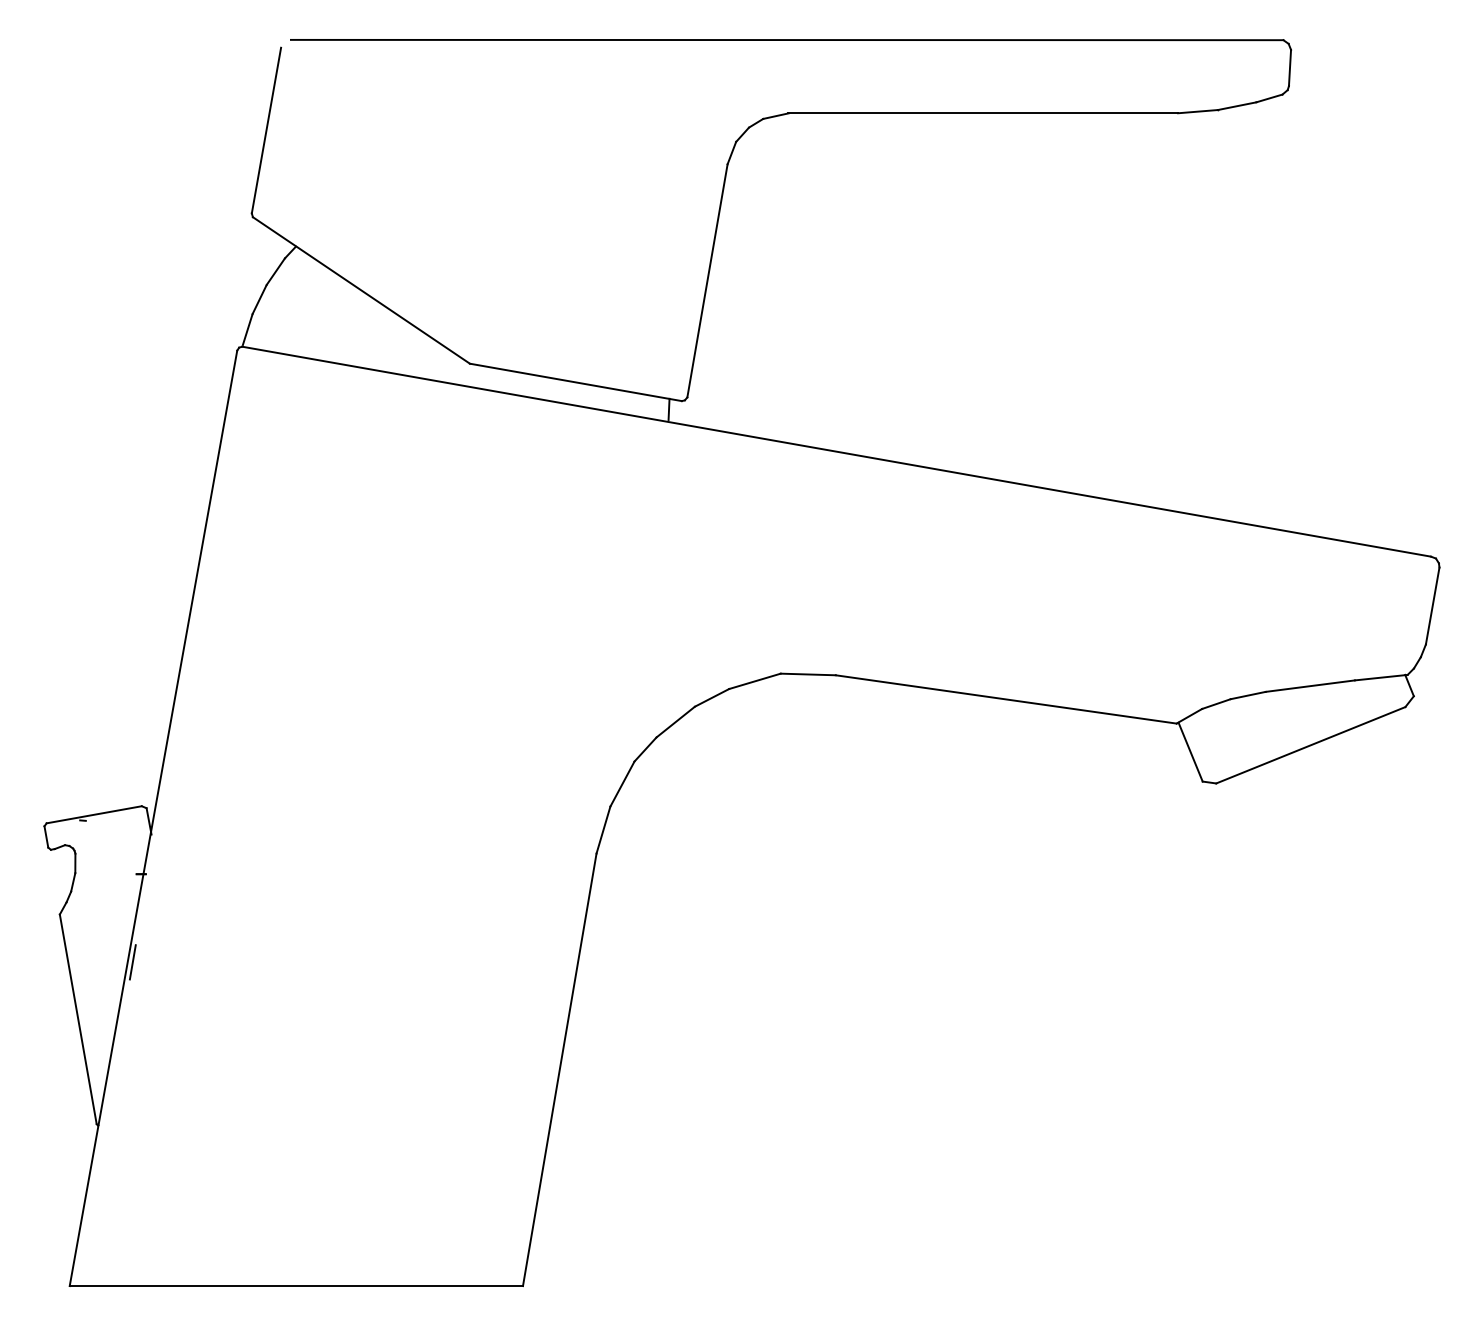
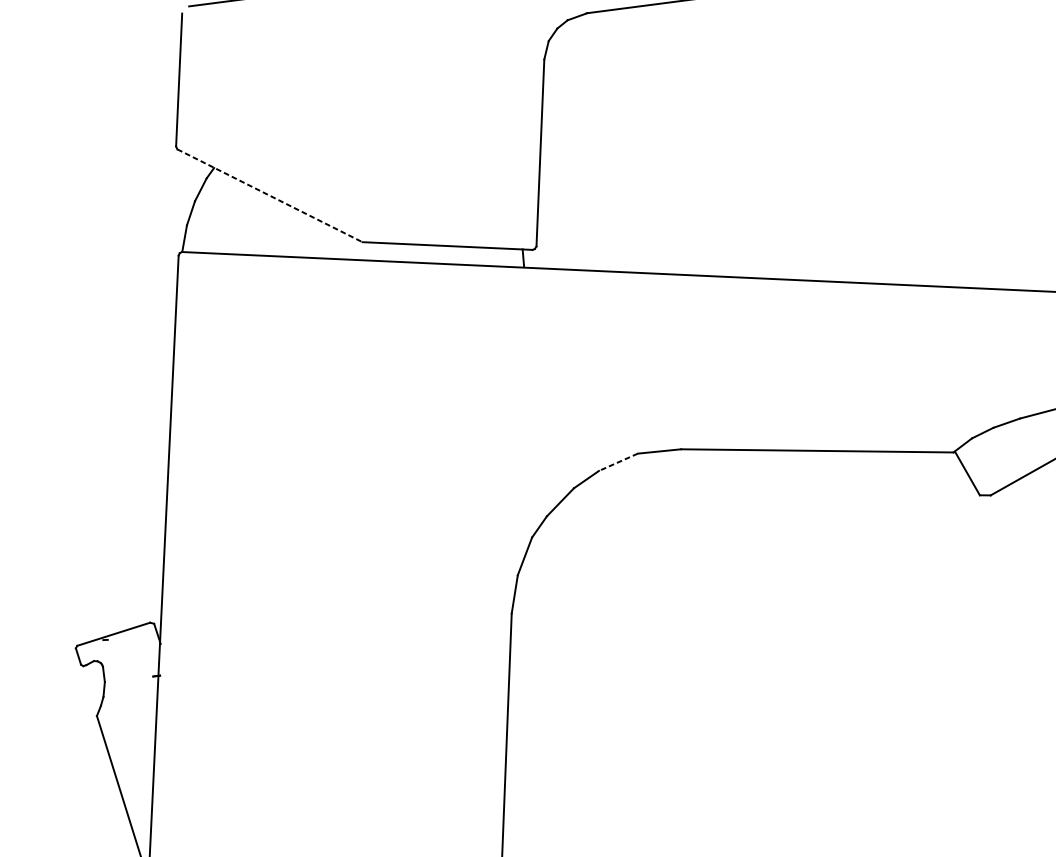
line: (361, 290) -> (269, 195), solid -> dashed
line: (754, 681) -> (618, 462), solid -> dashed
line: (132, 962) -> (158, 746), removed

